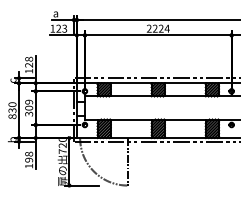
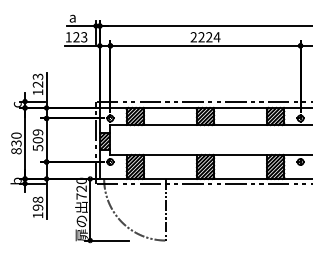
text: (28, 59) -> (37, 76), 128 -> 123
hatch: (80, 108) -> (104, 140), added
text: (28, 113) -> (37, 147), 309 -> 509

